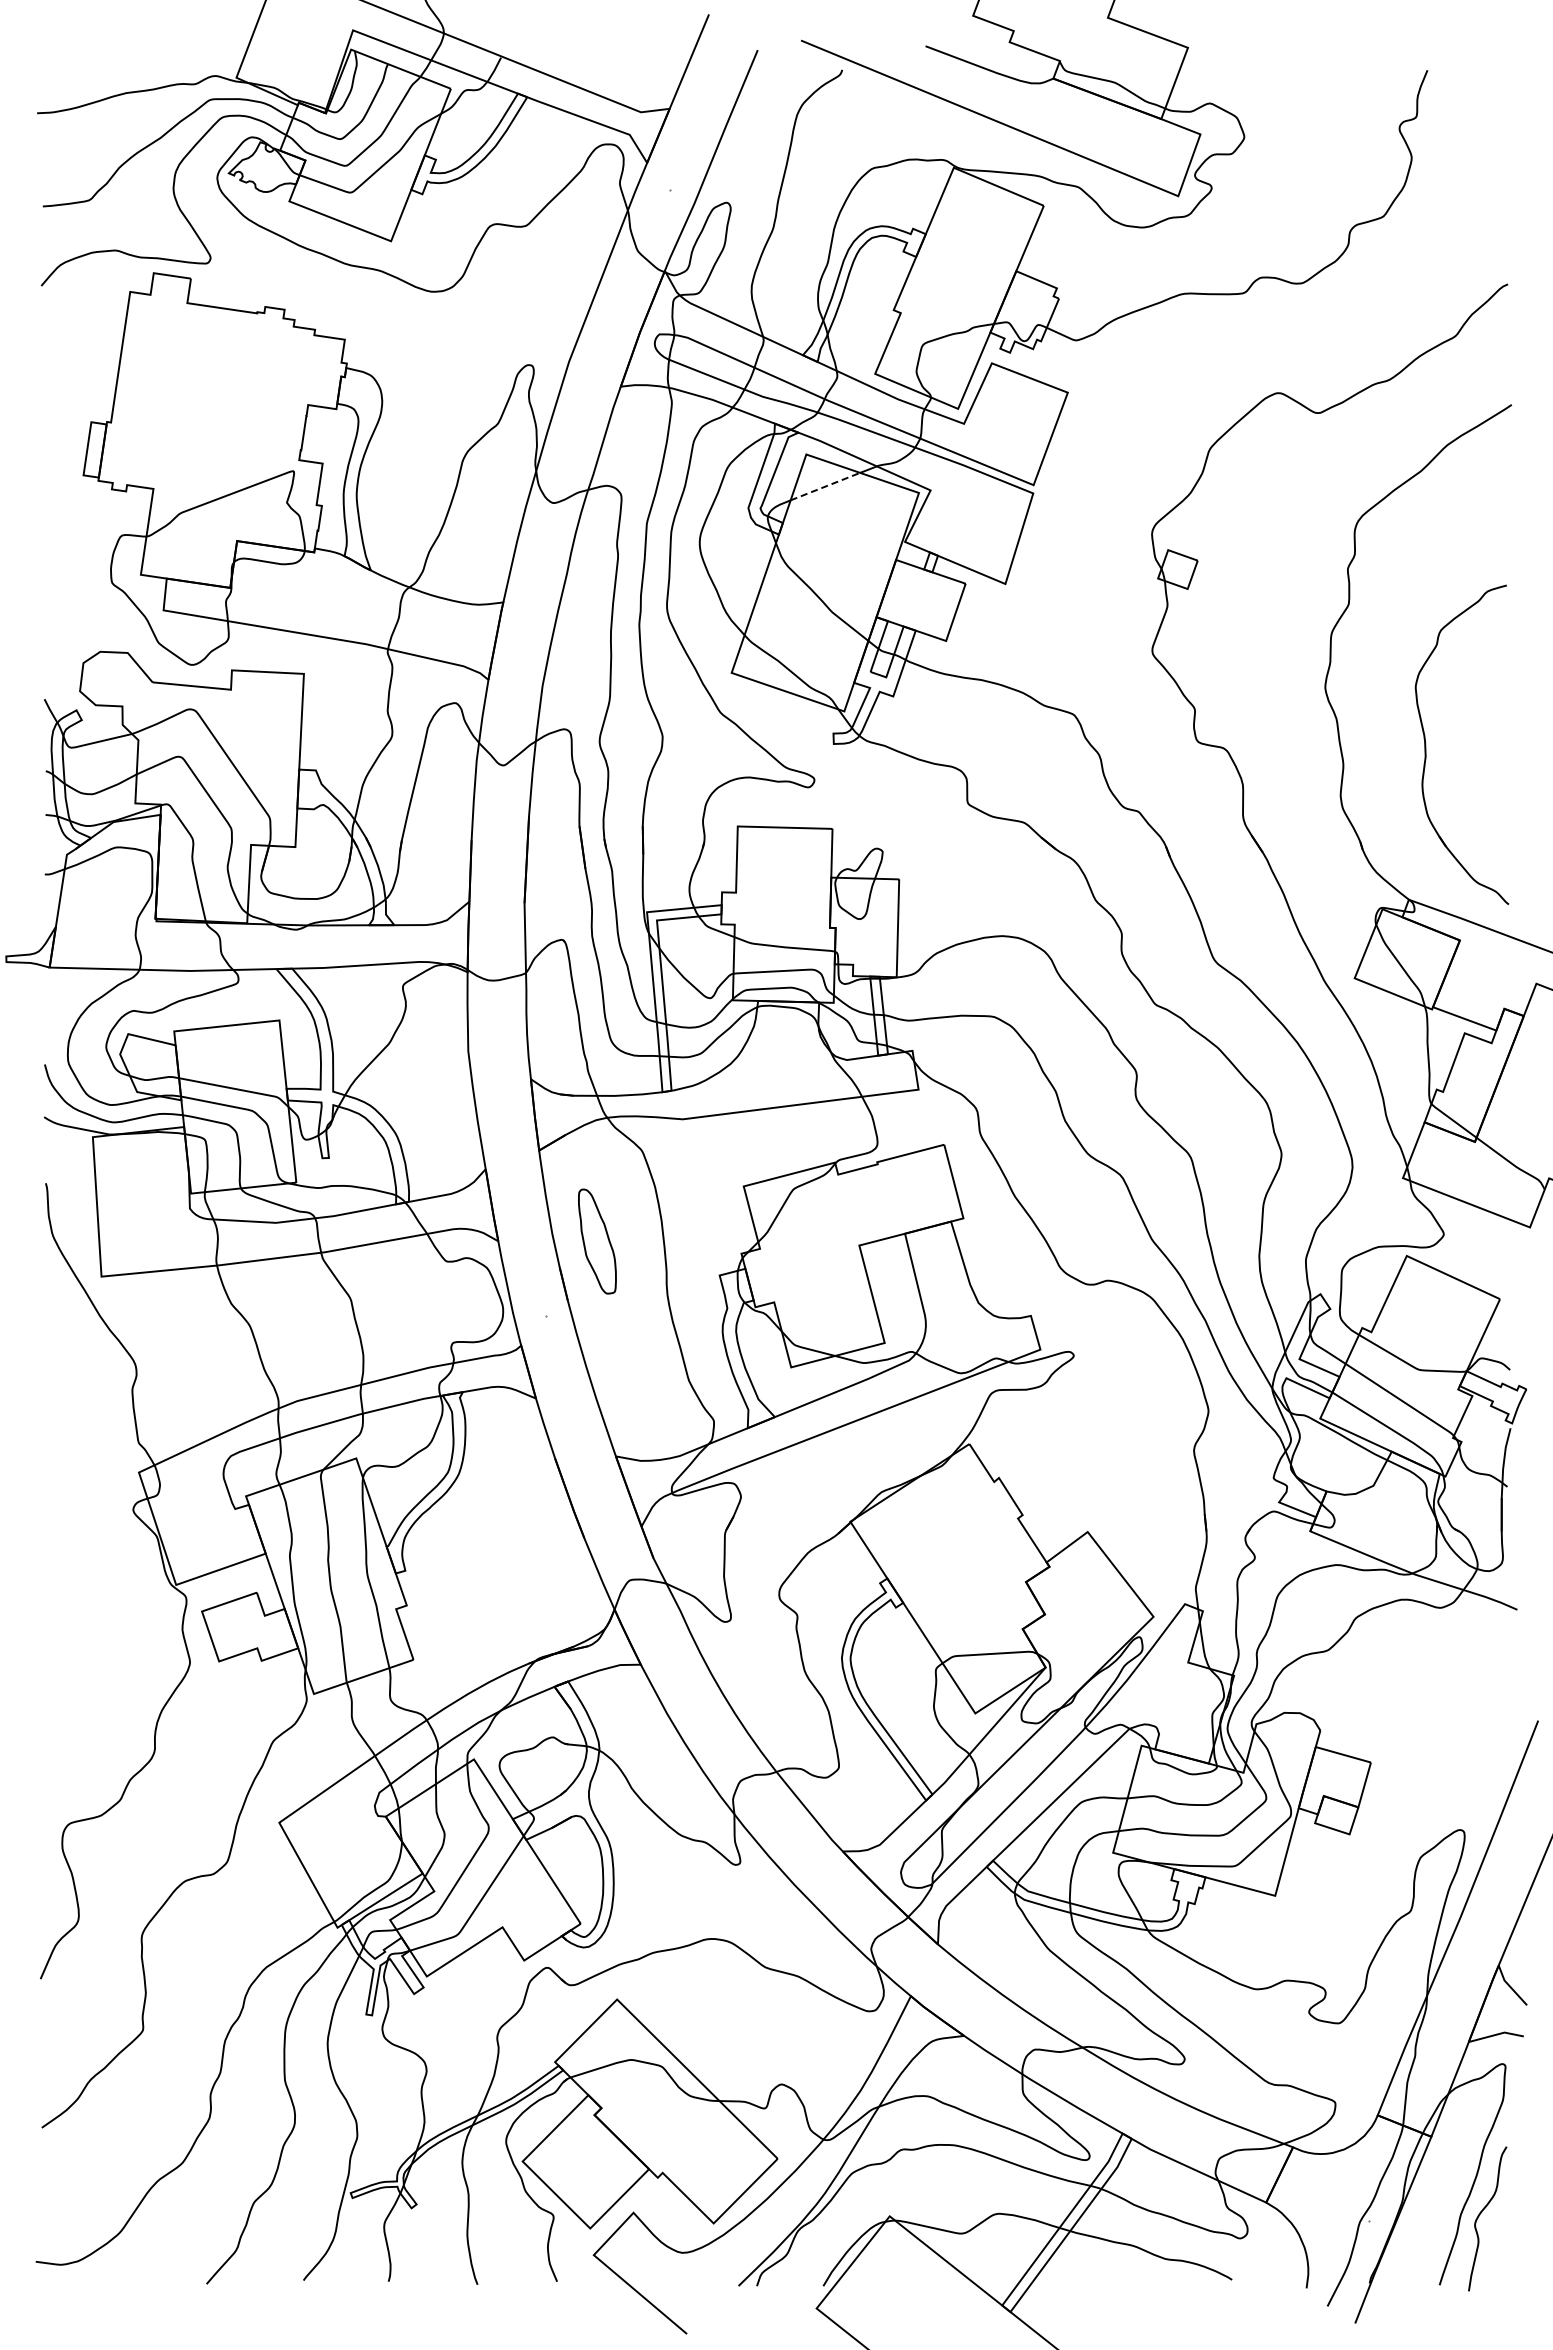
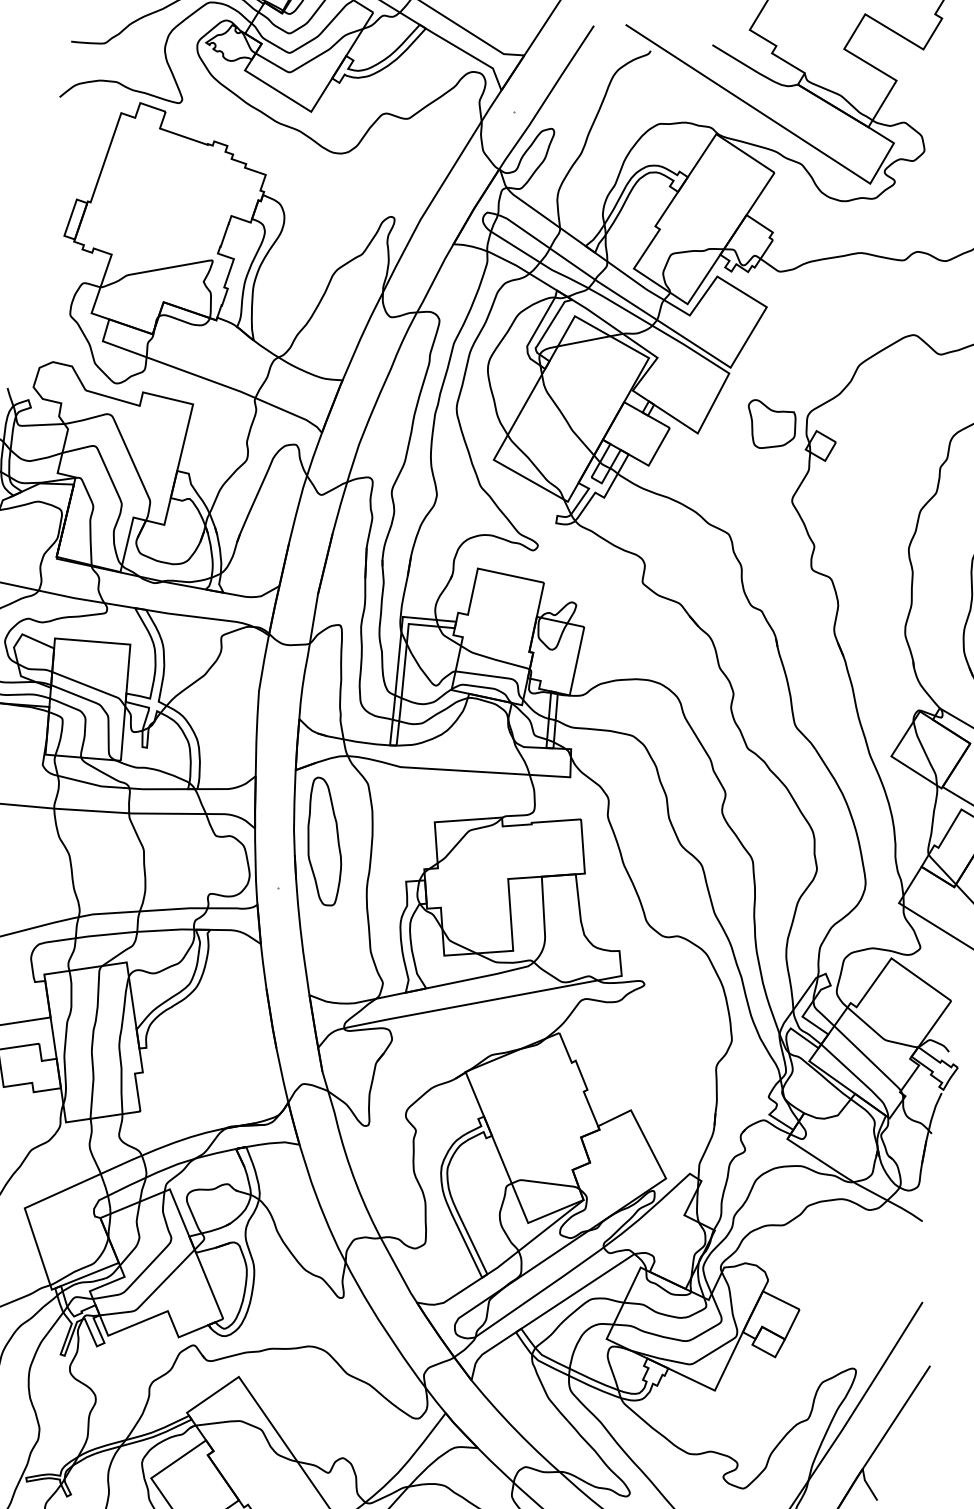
line: (825, 486) -> (584, 341), dashed -> solid
part: (1103, 555) -> (770, 426), added
part: (597, 1241) -> (324, 841), size x1.67

